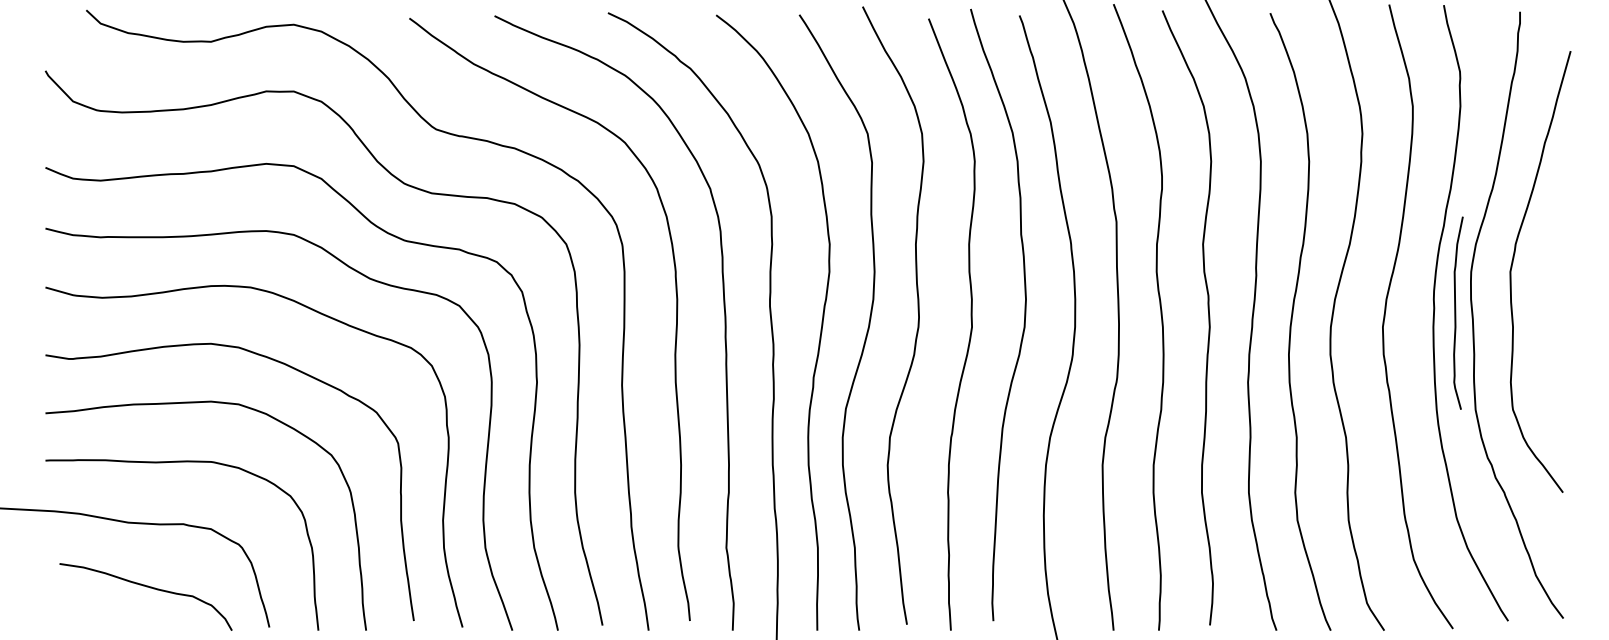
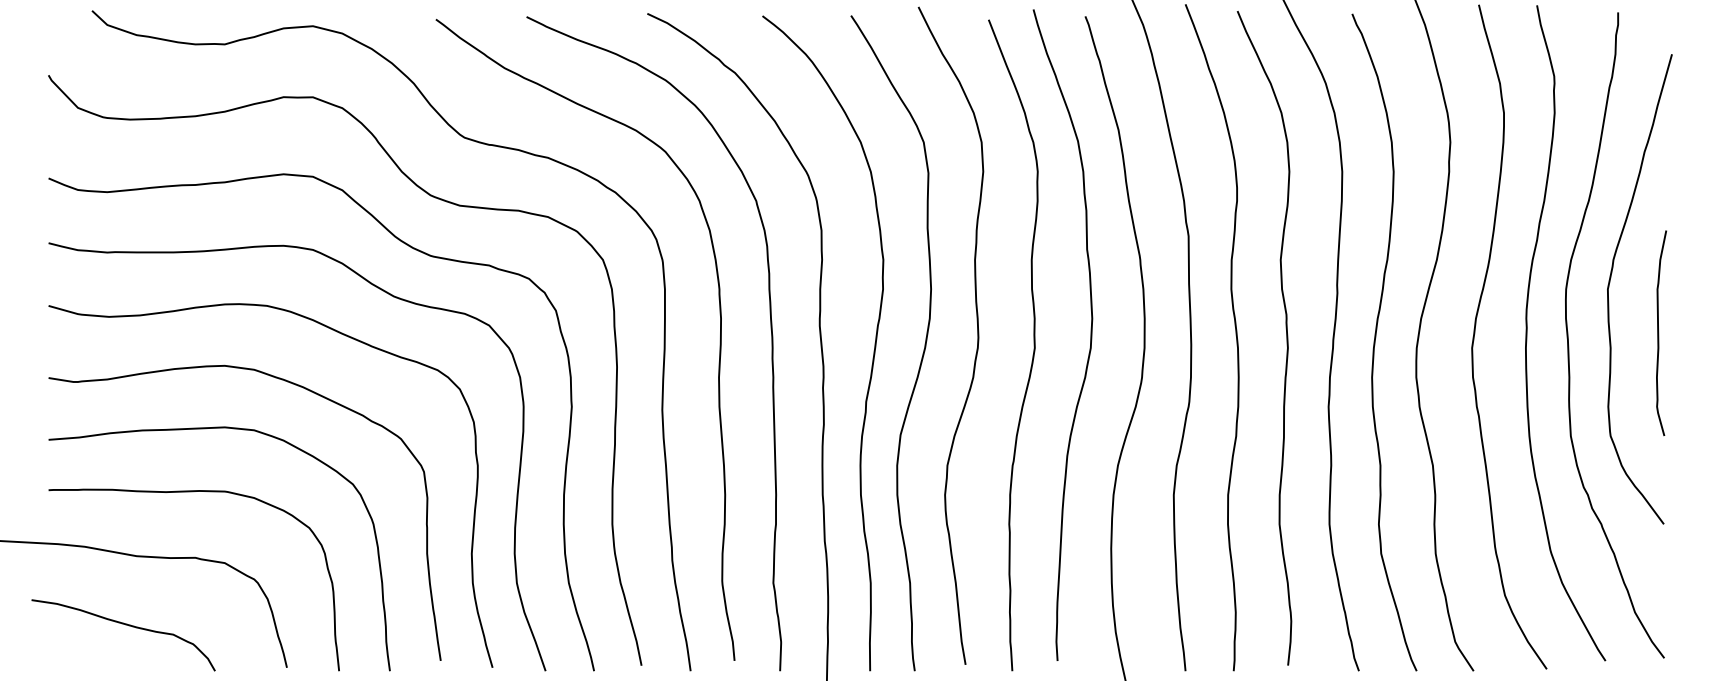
curve: (1456, 313) -> (1659, 333), moved
curve: (147, 587) -> (125, 625), moved

